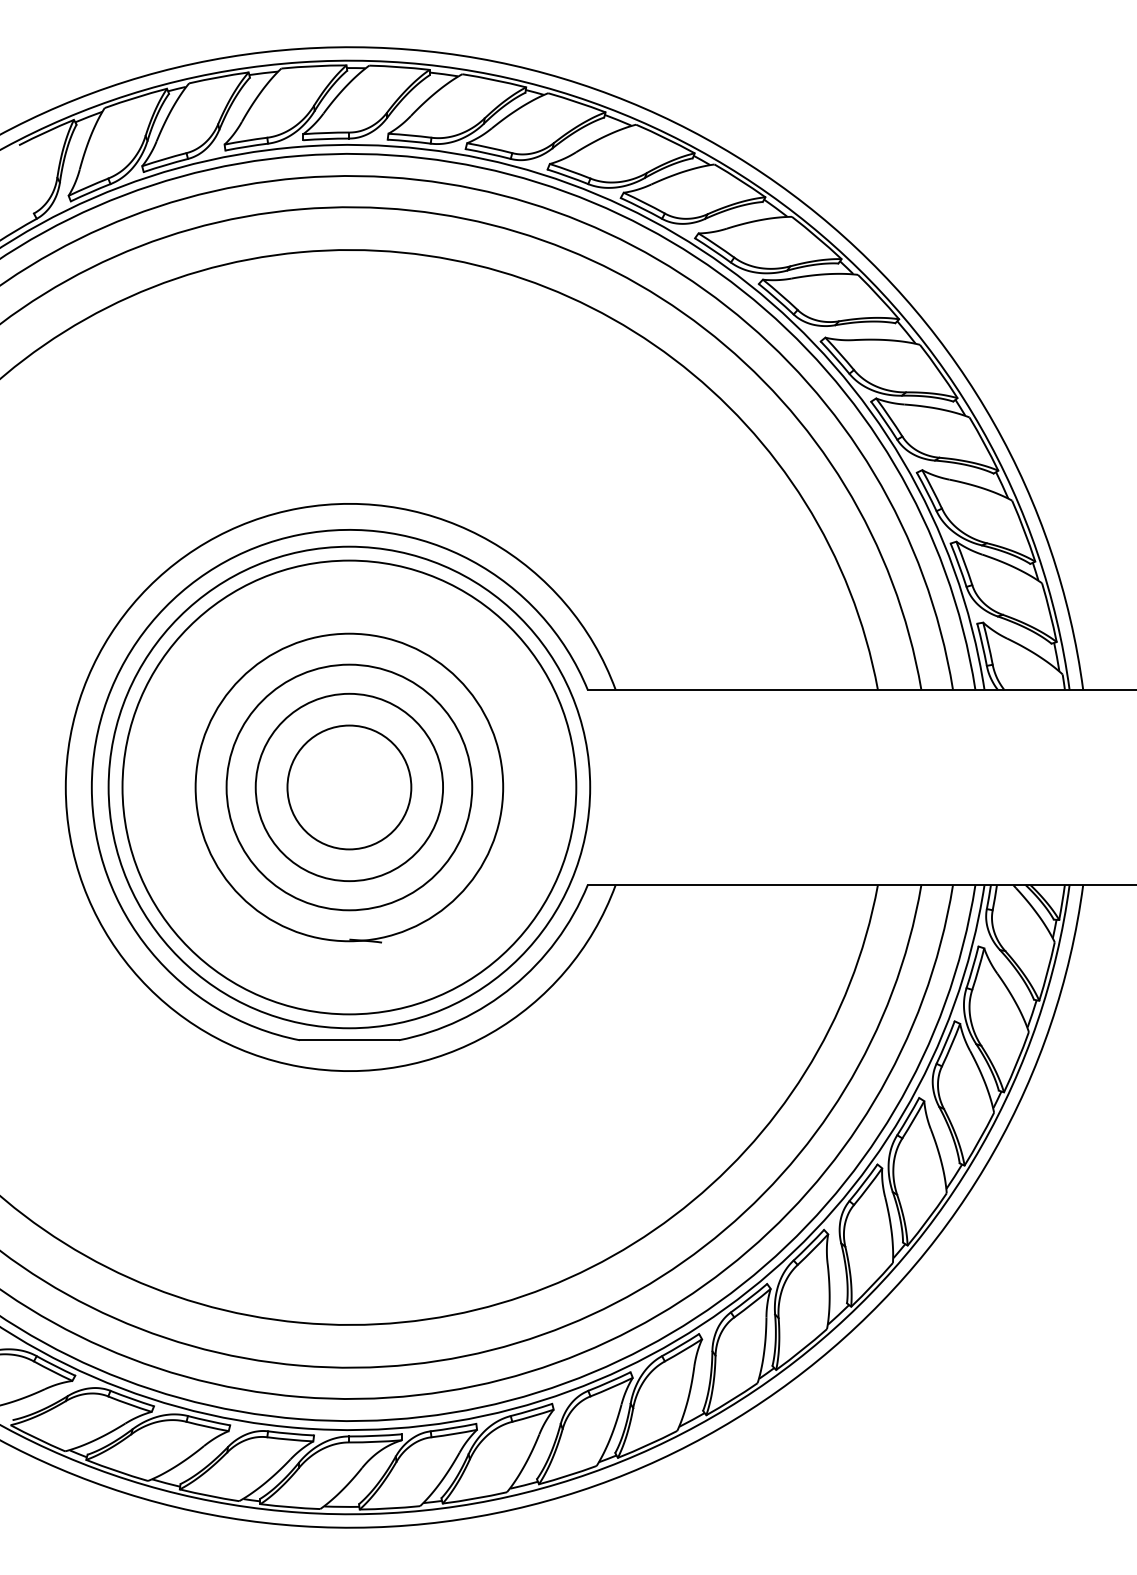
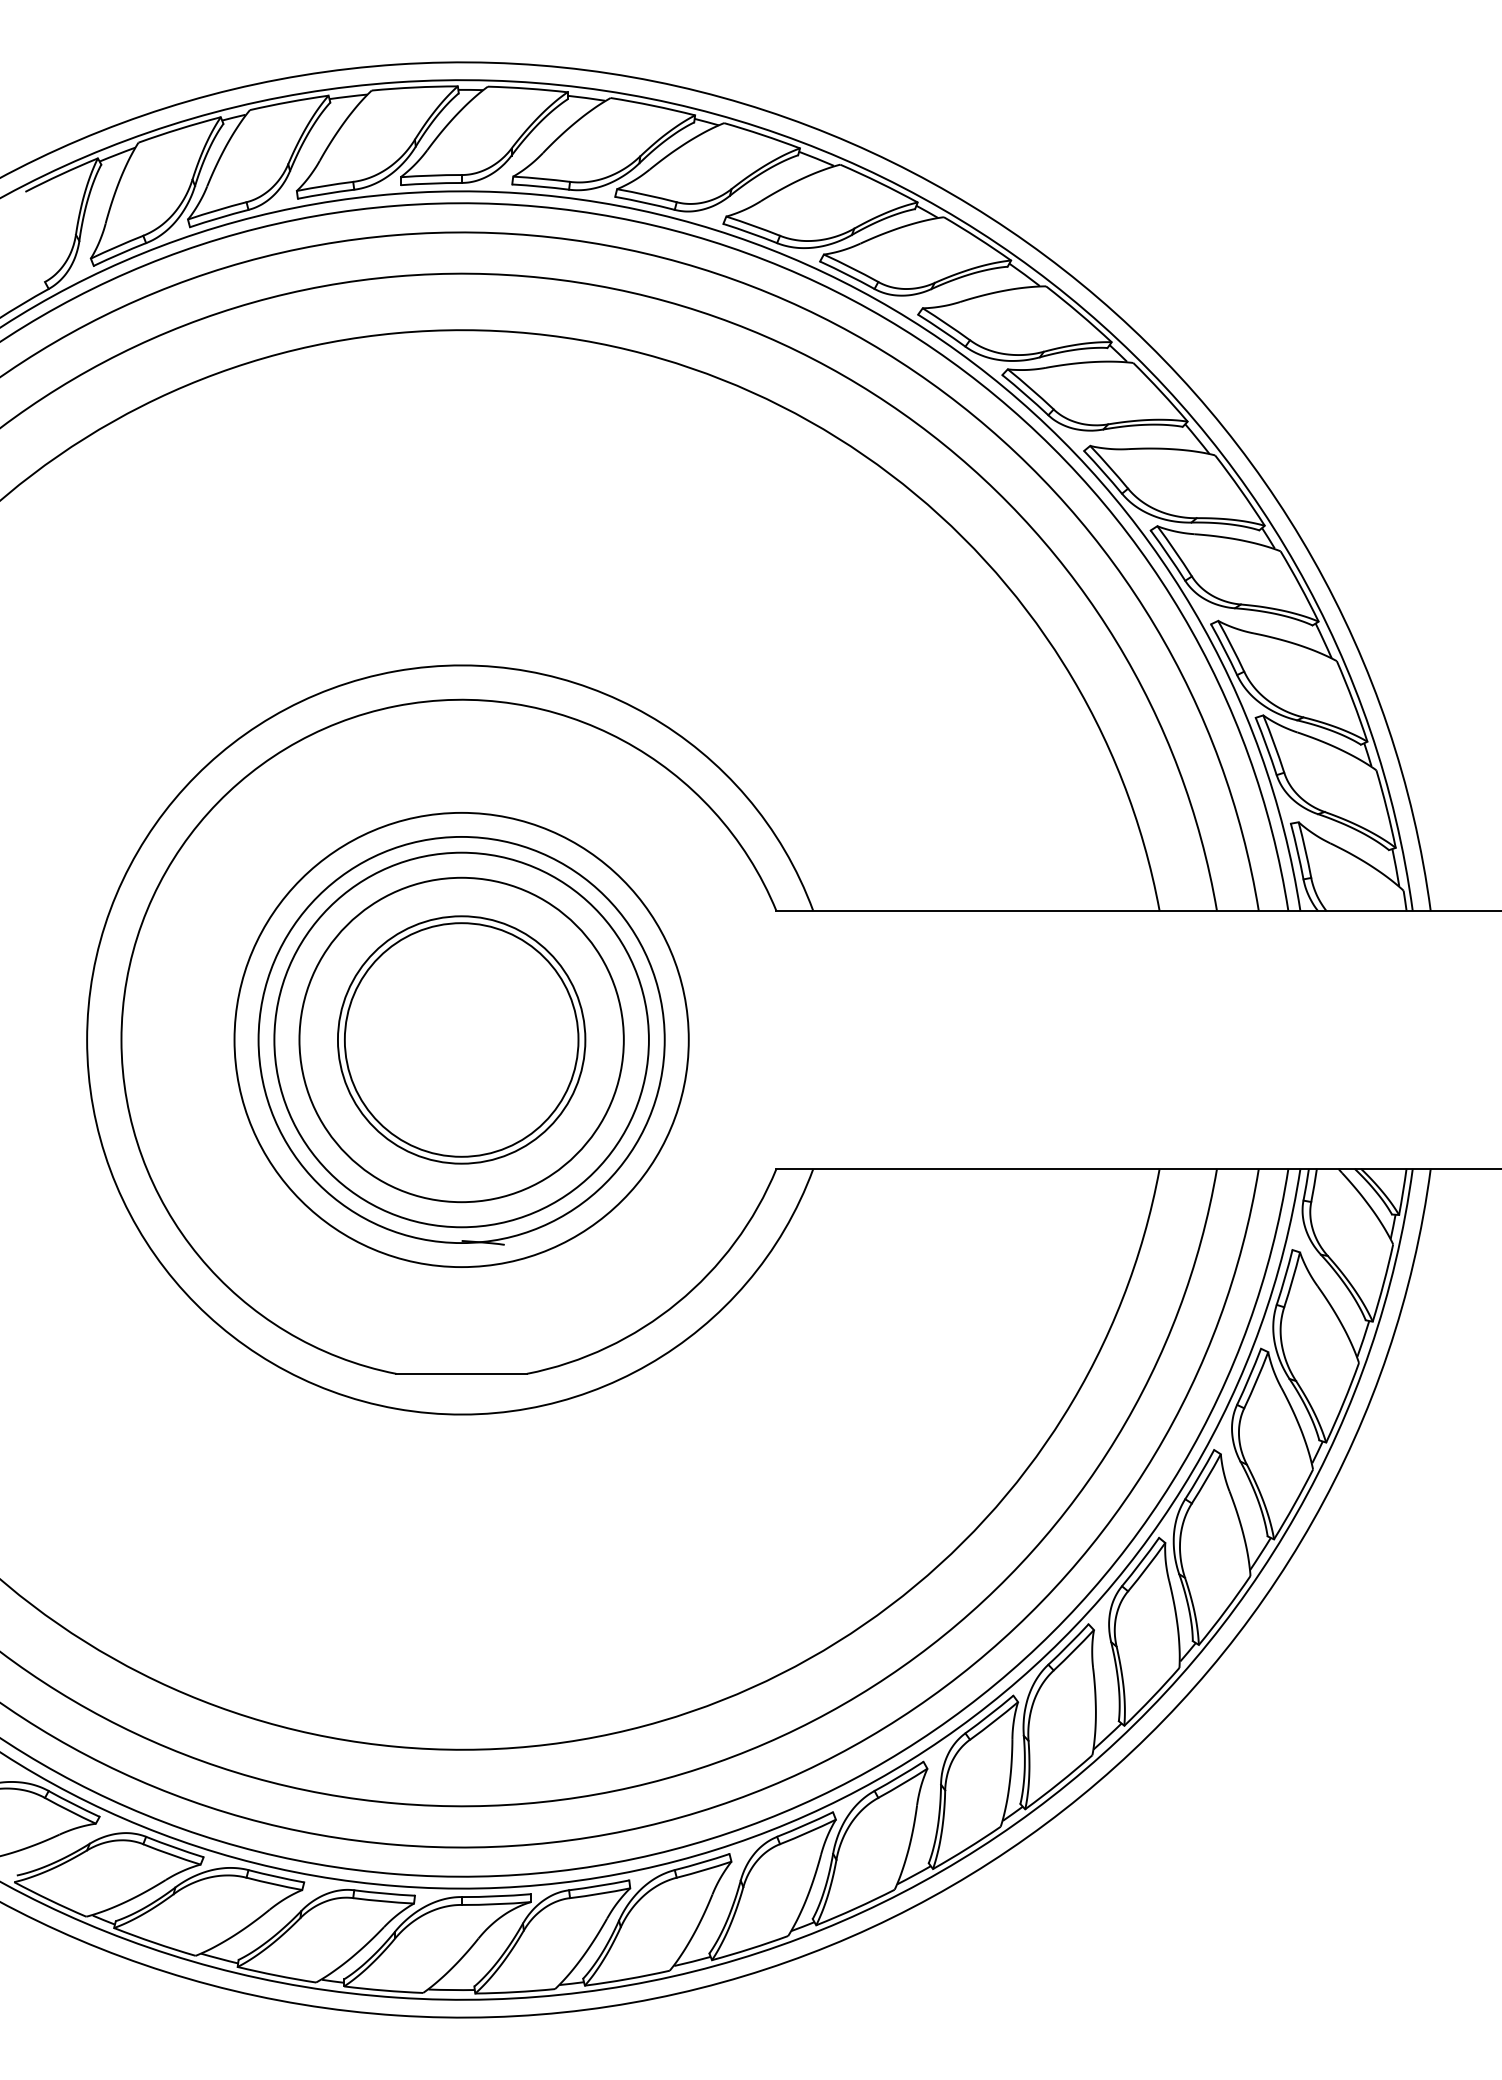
circle: (349, 787) -> (461, 1039), size x0.62
circle: (349, 787) -> (461, 1039), size x0.71
circle: (349, 787) -> (461, 1039), size x1.43

